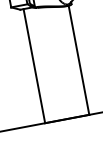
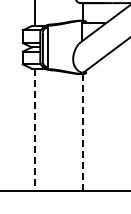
line: (78, 60) -> (82, 132), solid -> dashed
line: (34, 66) -> (35, 130), solid -> dashed

